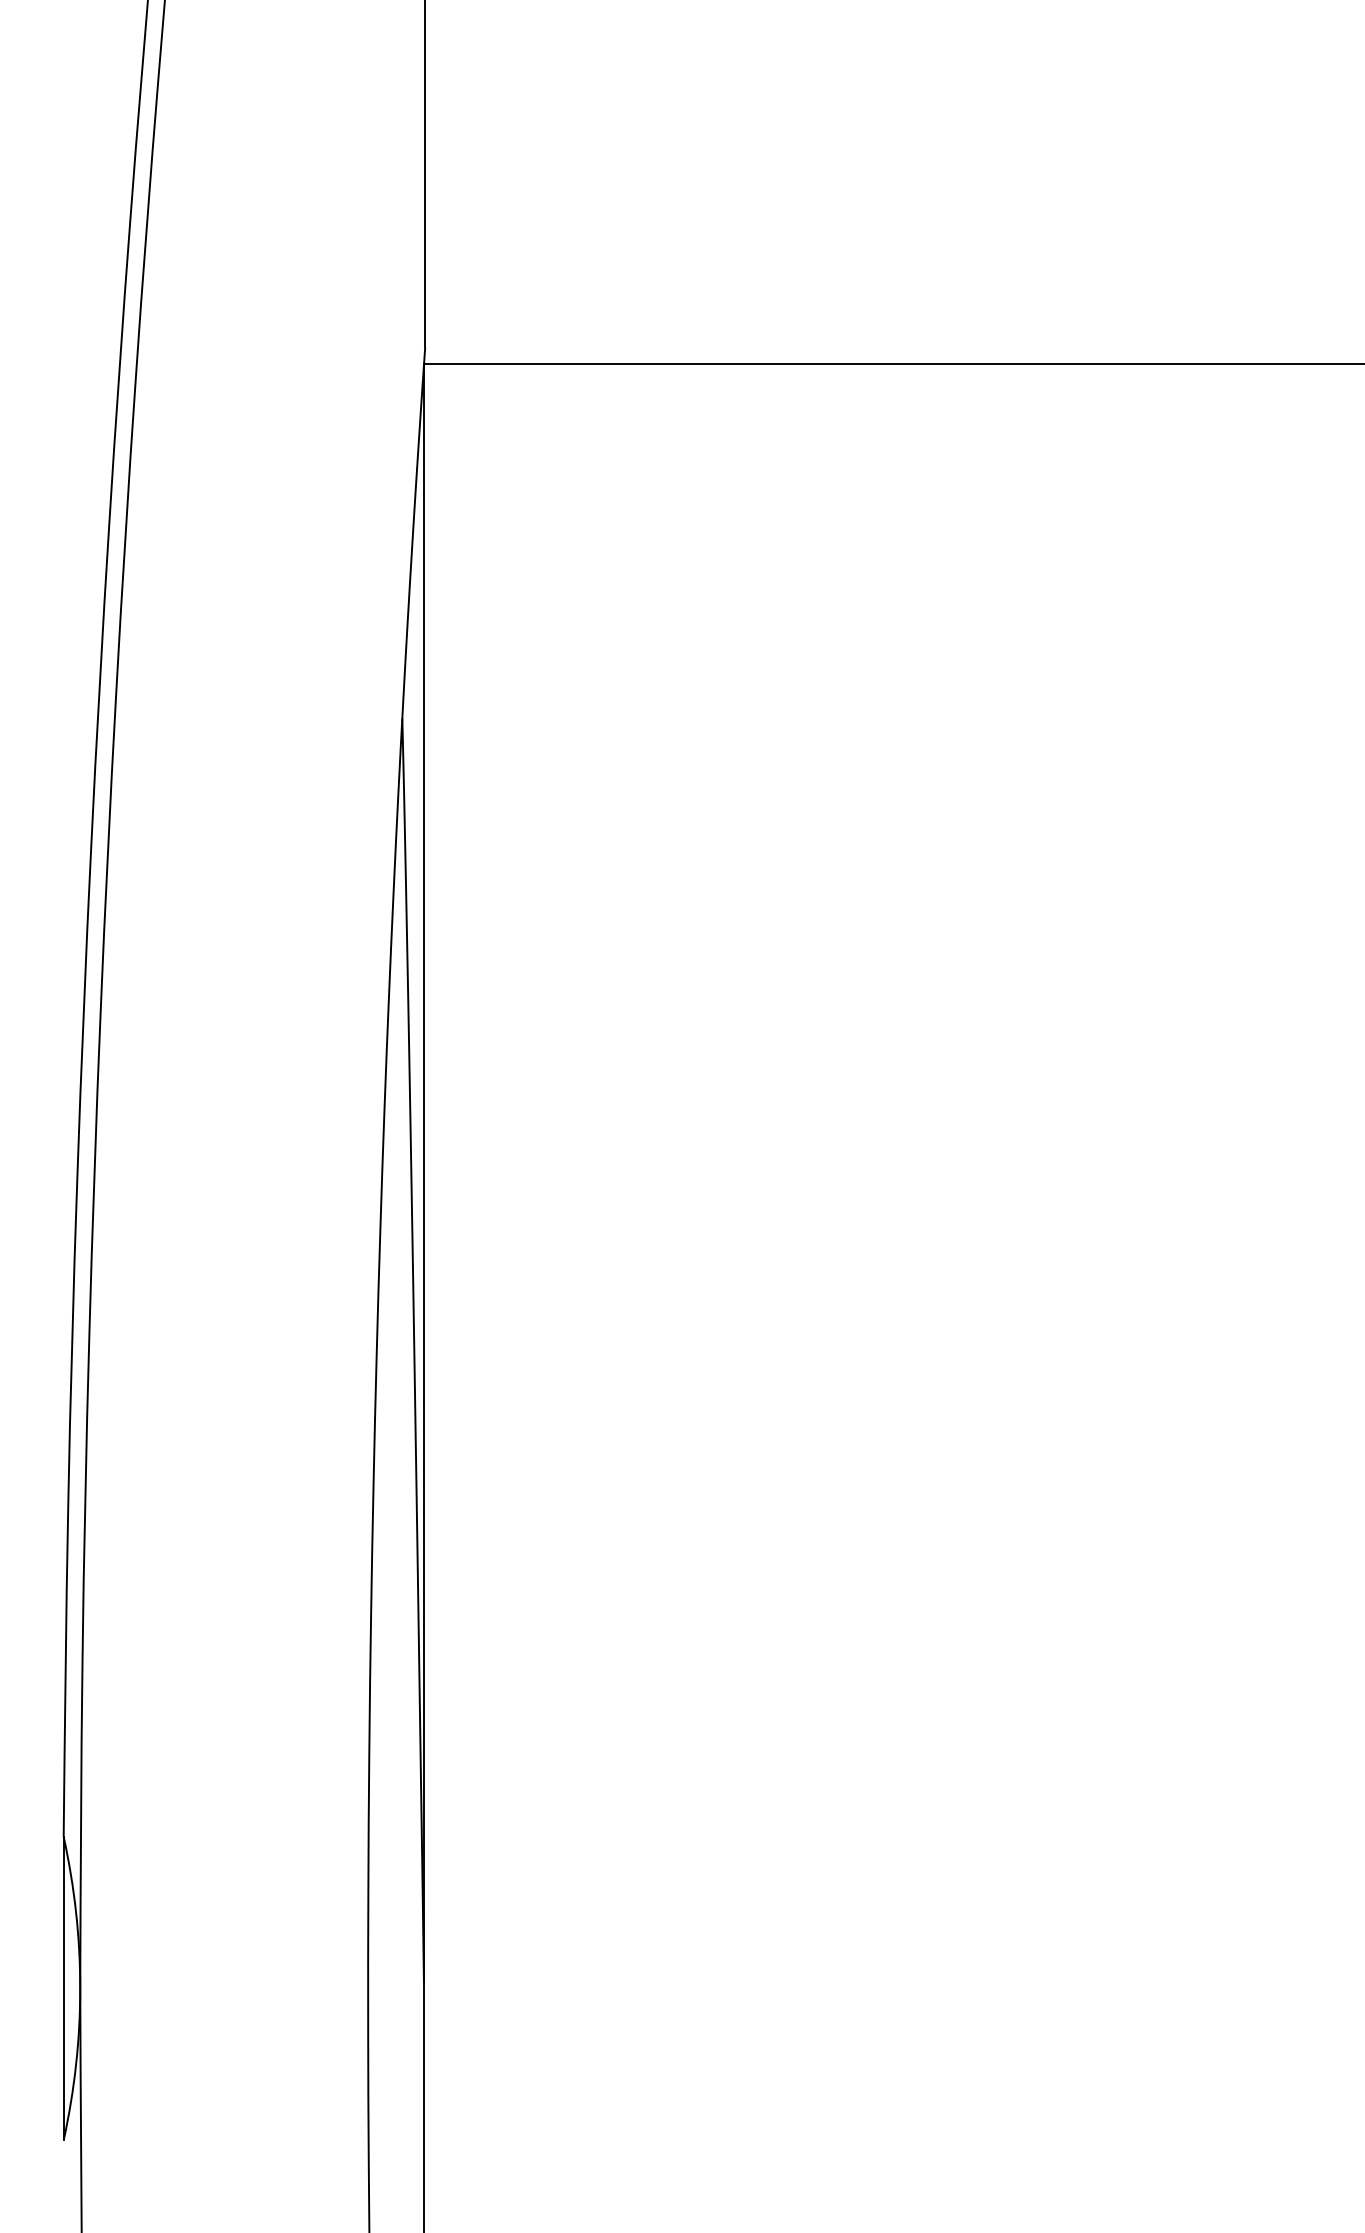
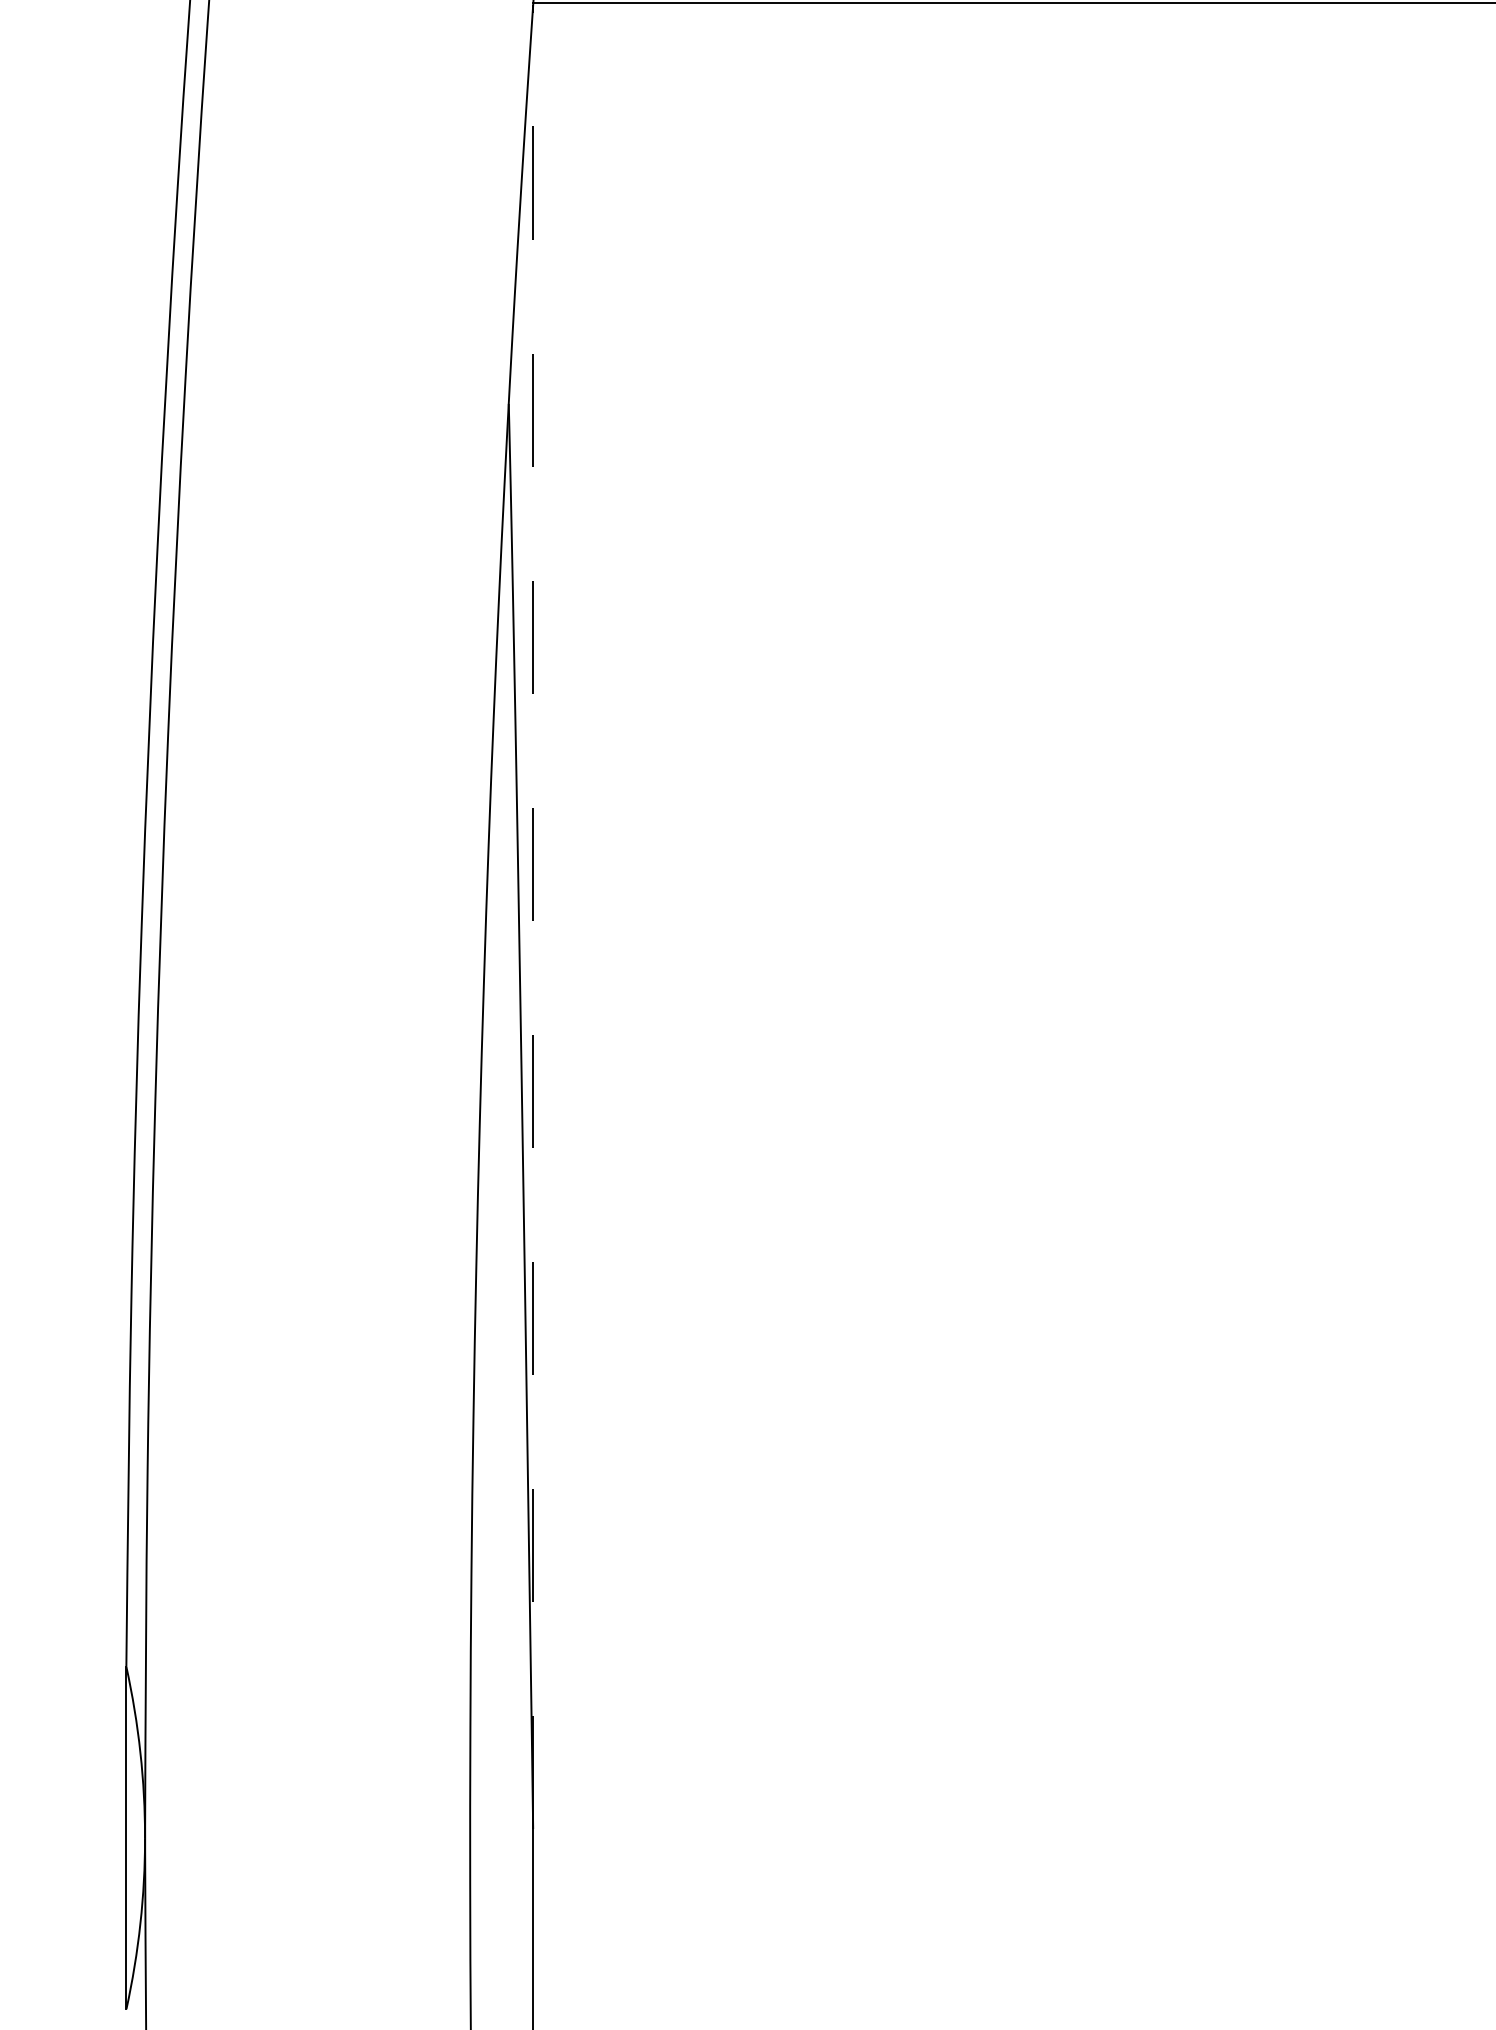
line: (423, 1172) -> (532, 916), solid -> dashed

